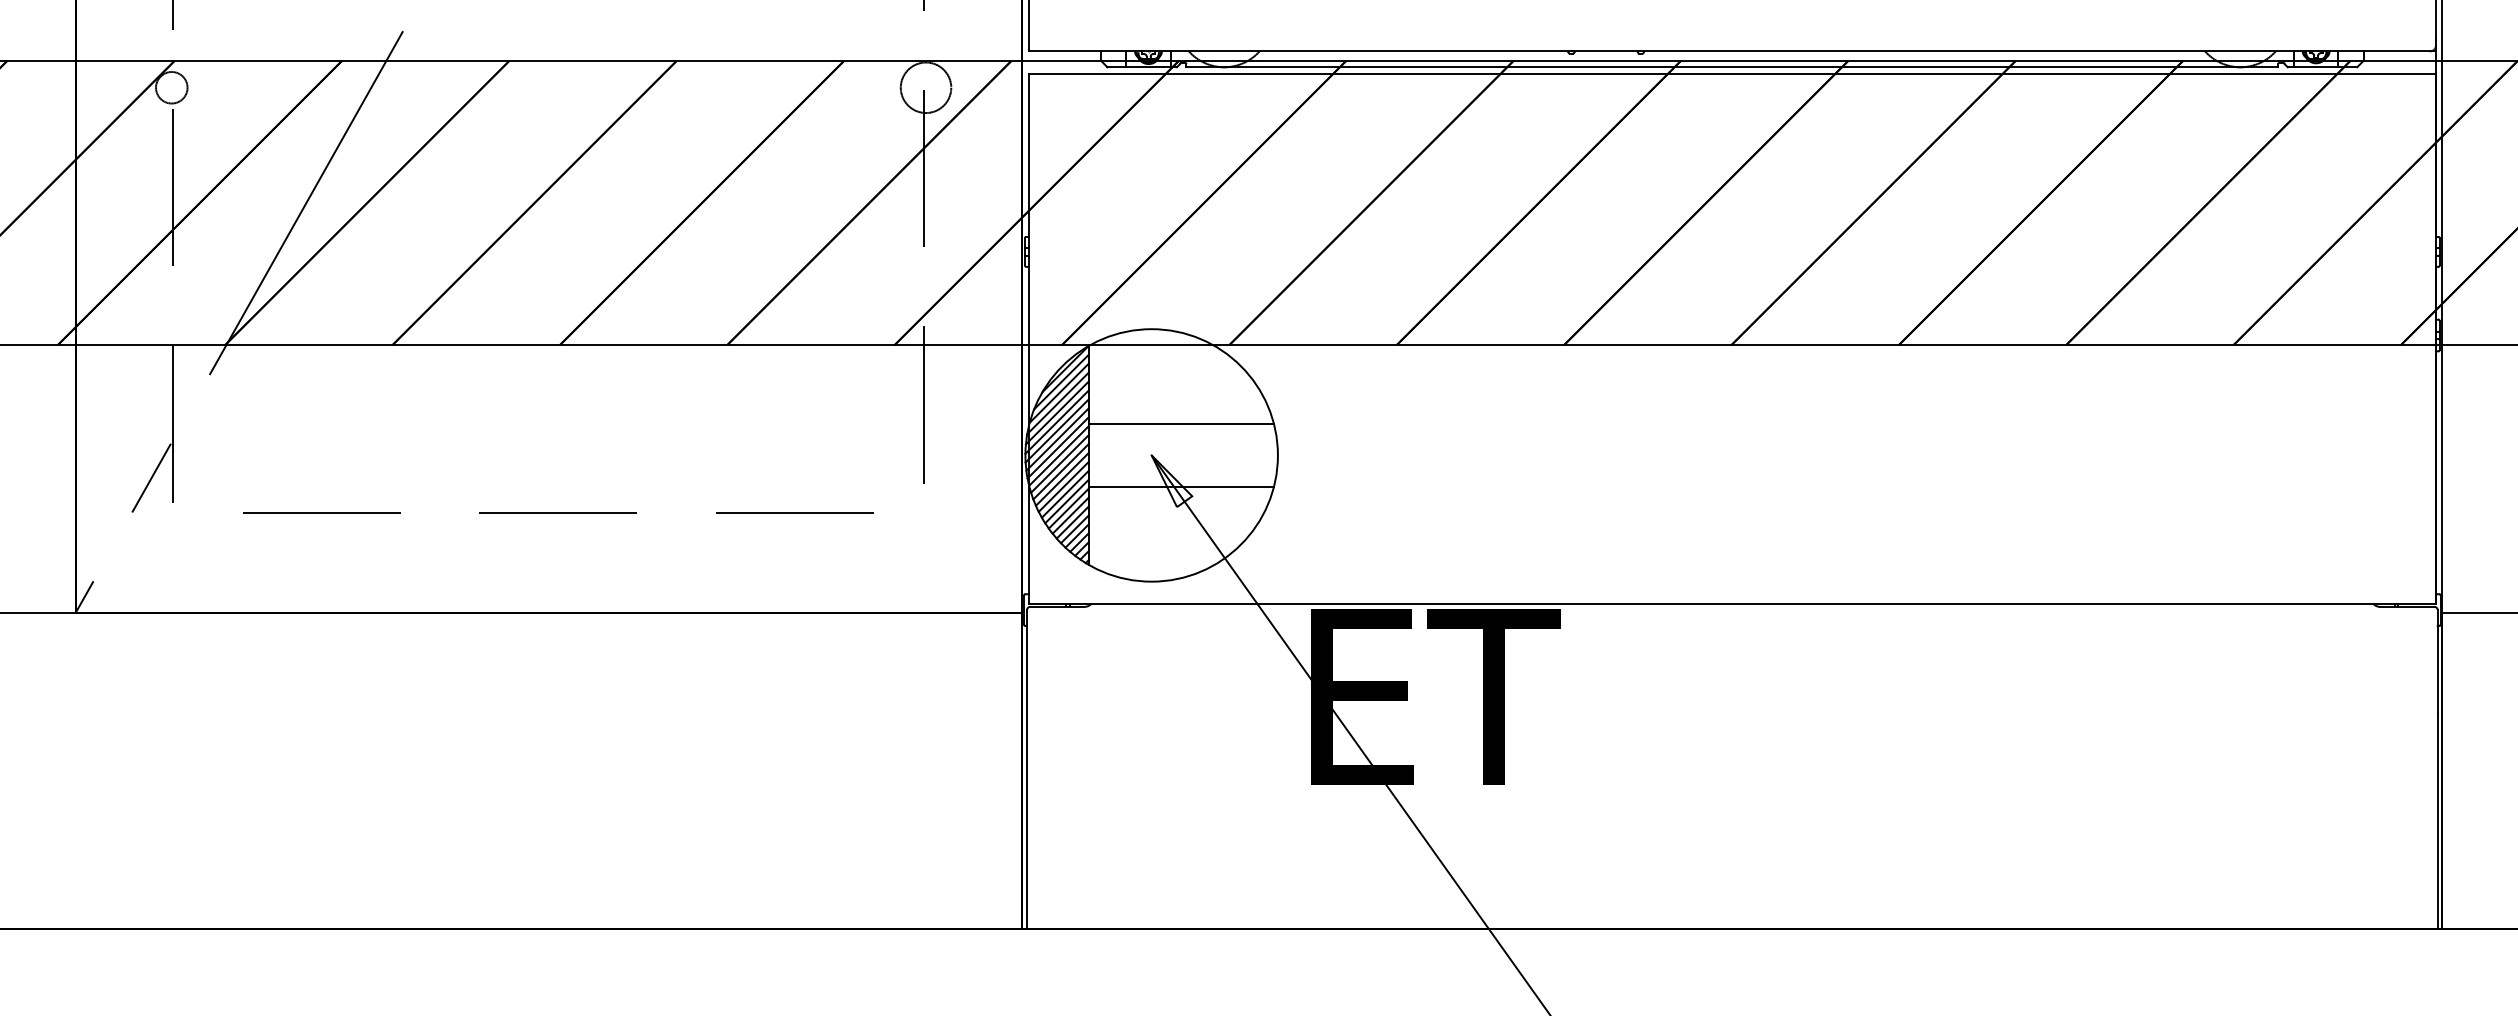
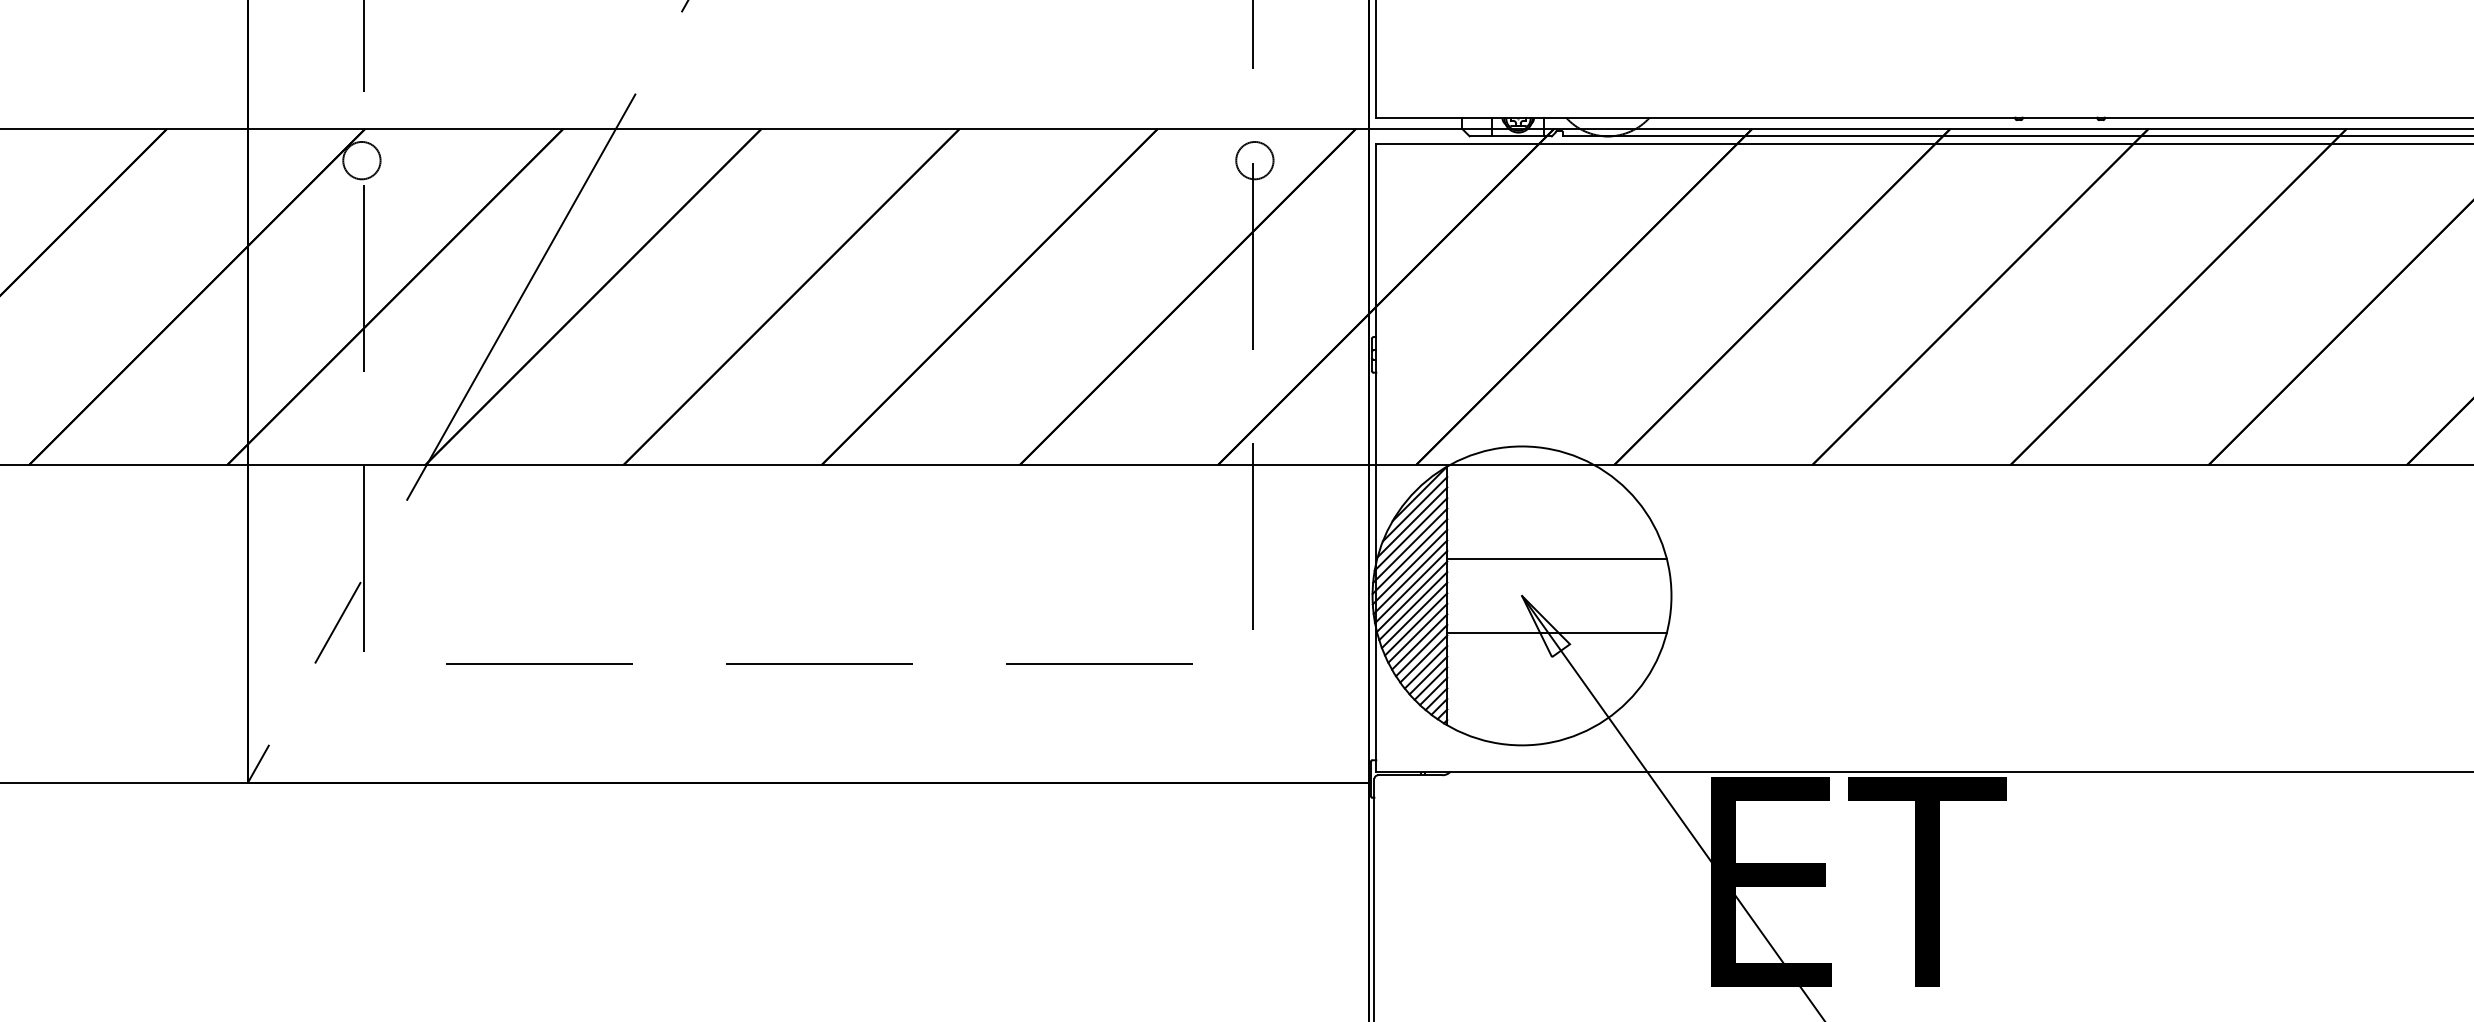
circle: (925, 87) -> (1254, 160), size x0.62

